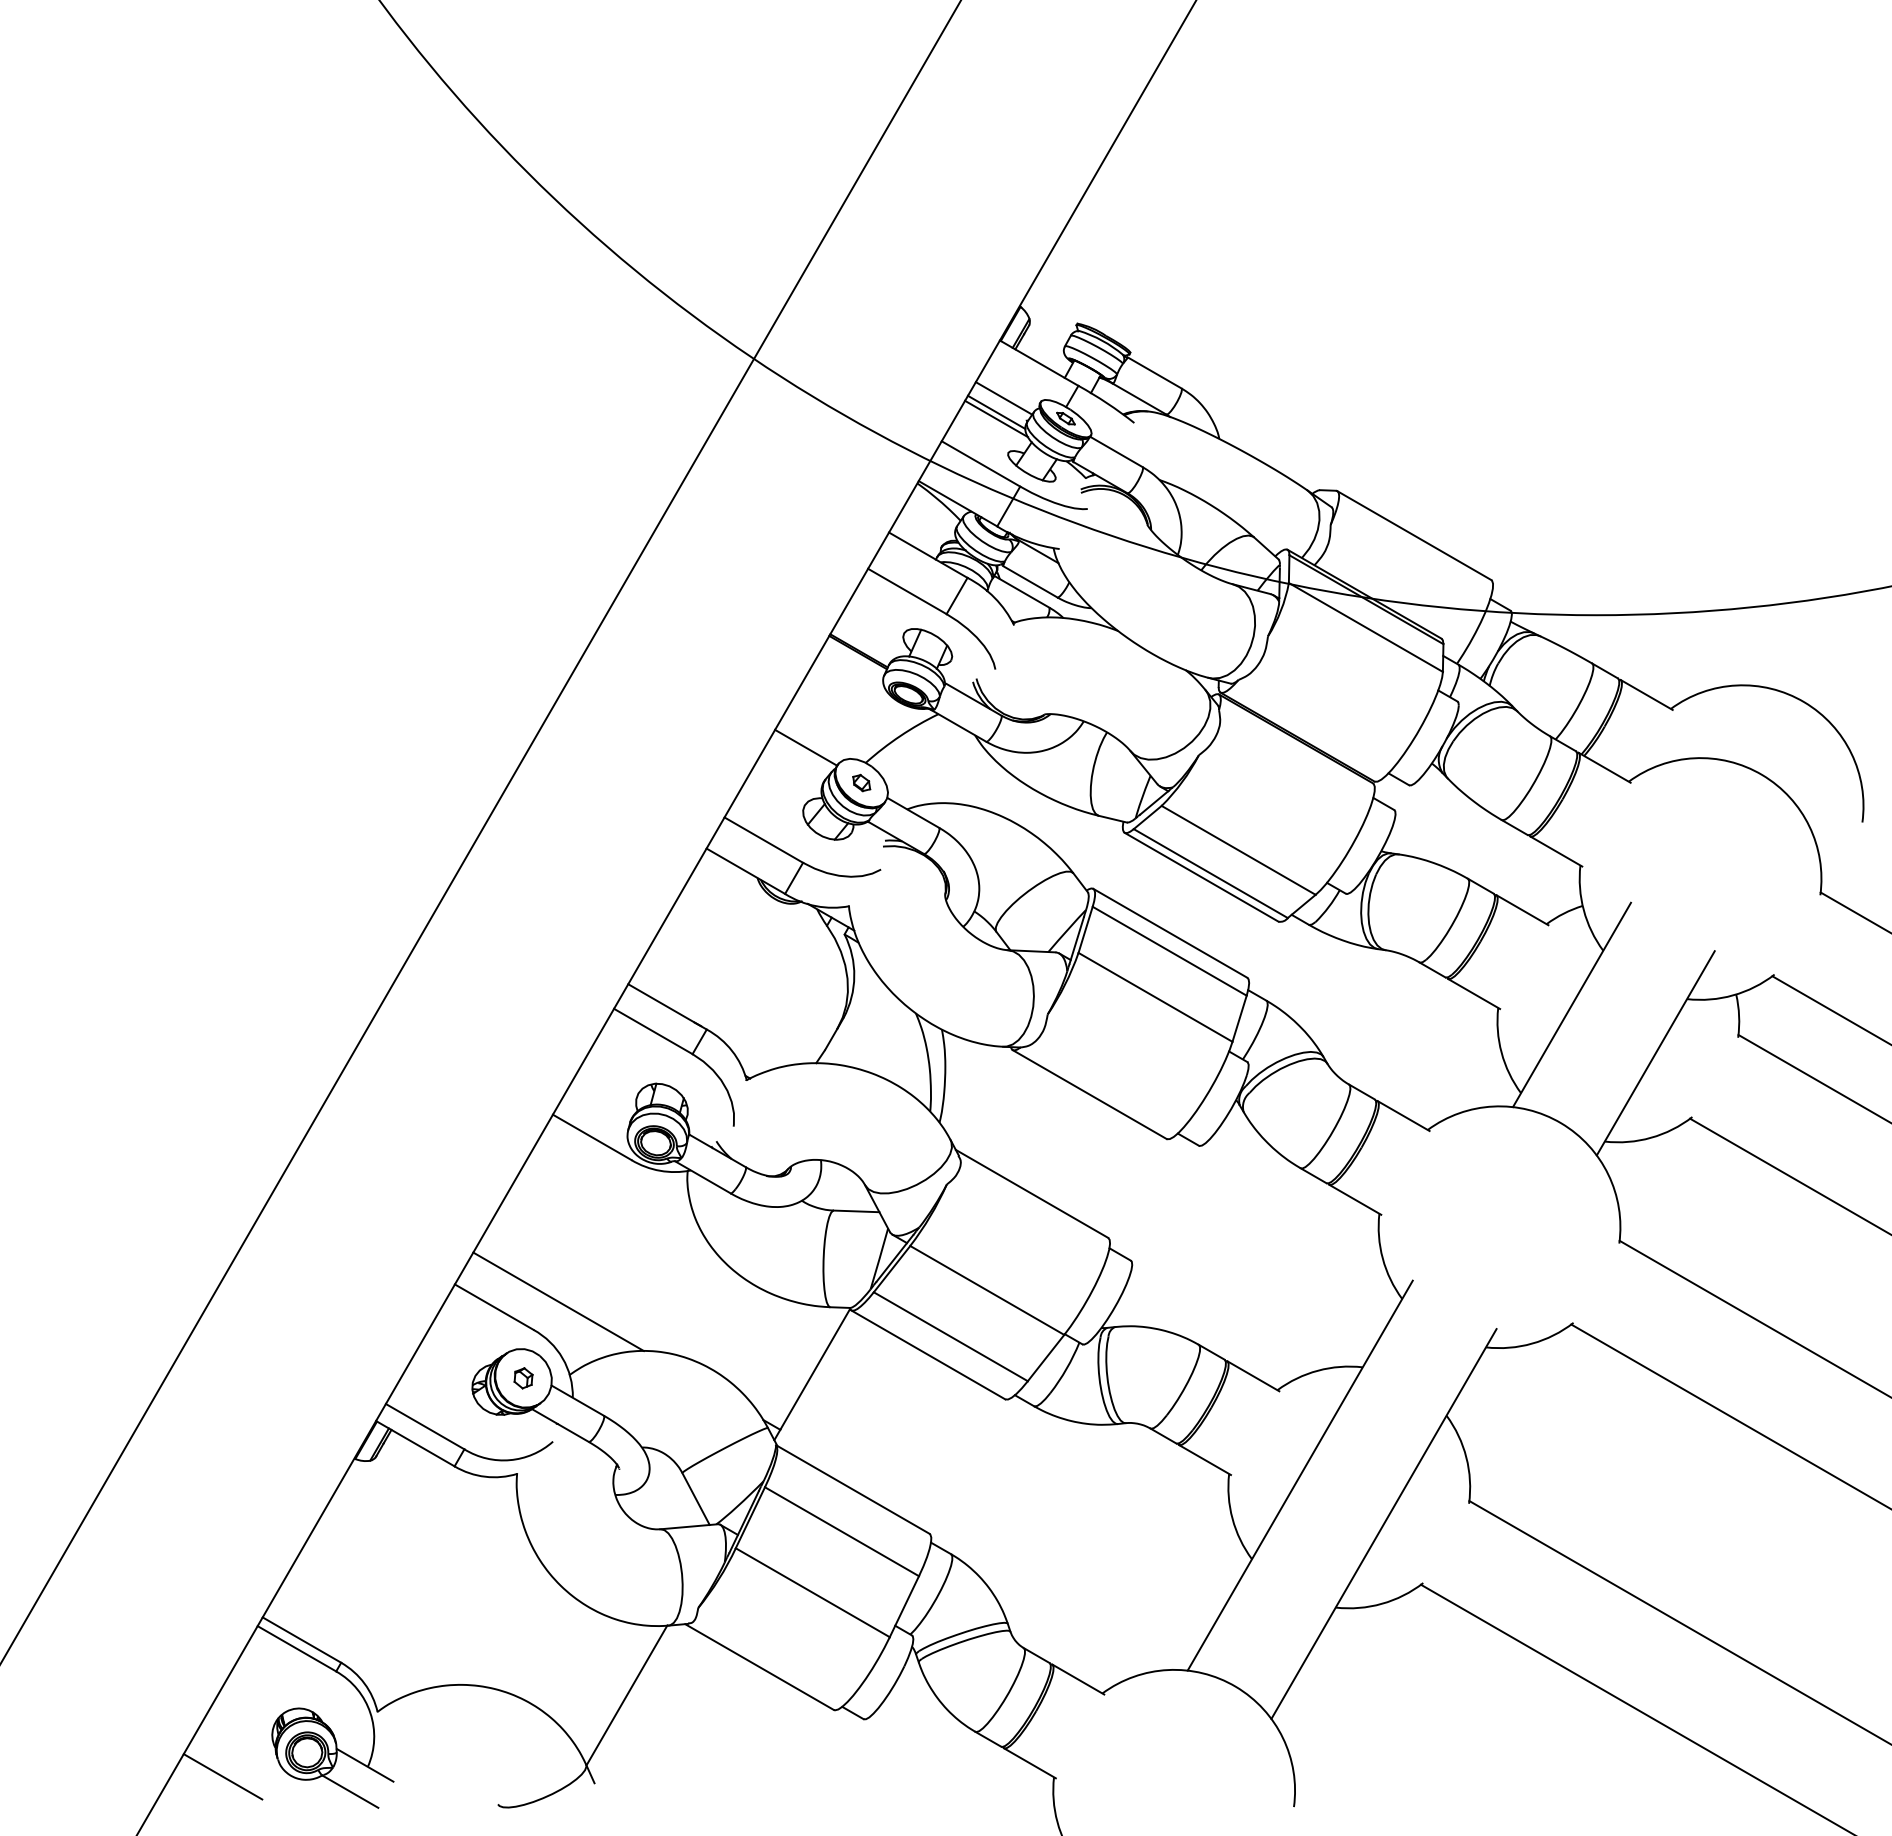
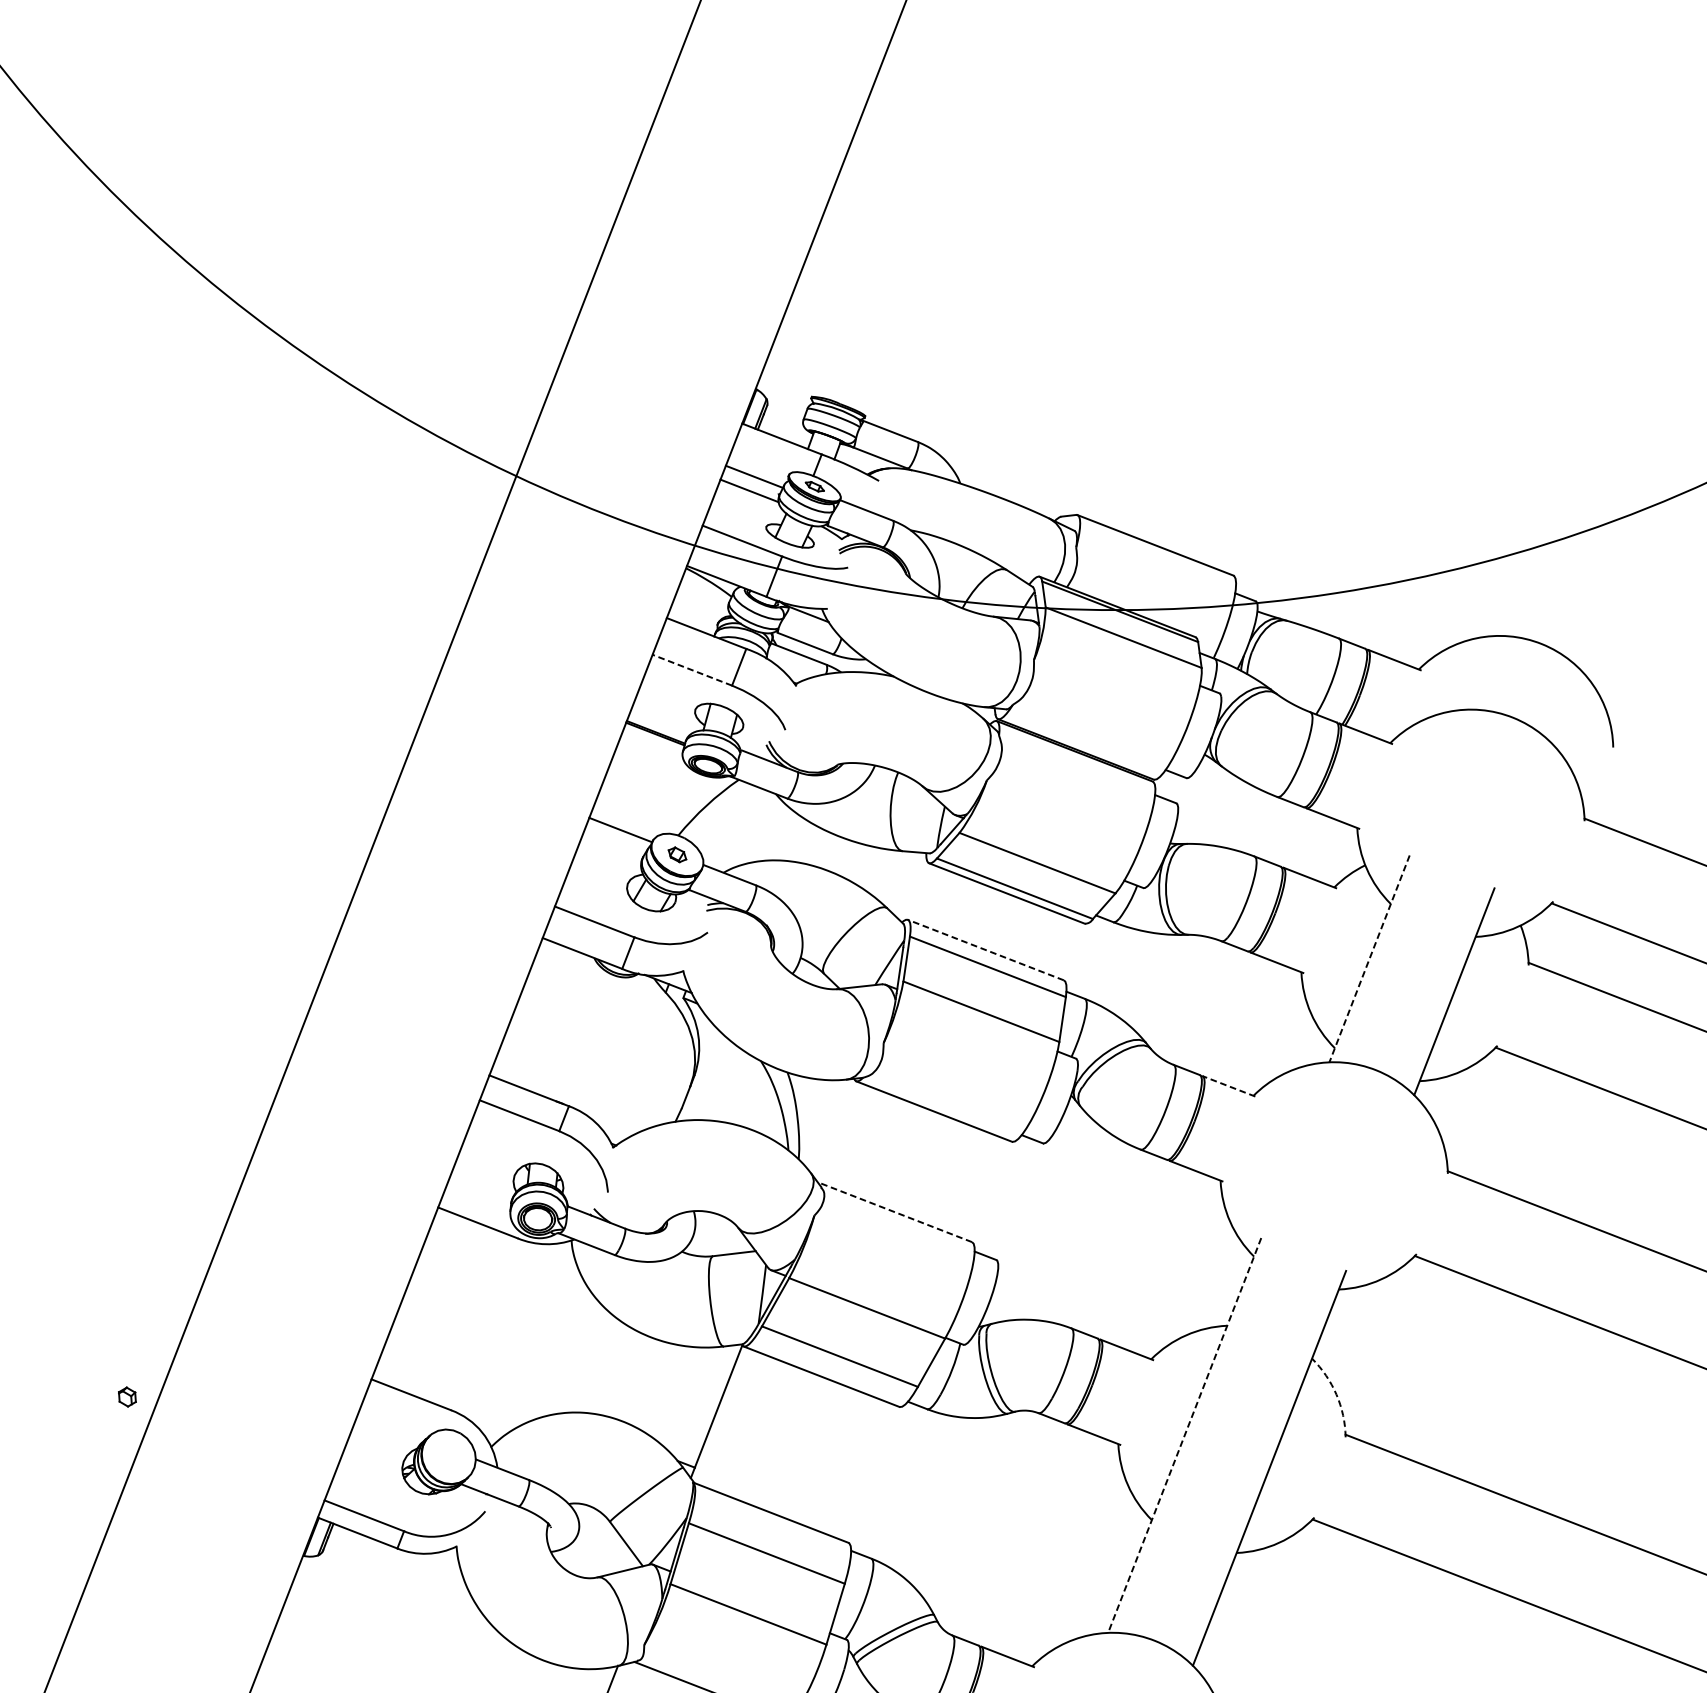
line: (996, 418) -> (750, 496), removed
line: (906, 591) -> (691, 670), solid -> dashed
line: (1170, 933) -> (986, 950), solid -> dashed
line: (1572, 1004) -> (1369, 958), solid -> dashed
line: (1403, 1115) -> (1228, 1085), solid -> dashed
line: (1032, 1193) -> (895, 1211), solid -> dashed
line: (558, 1301) -> (470, 1380), removed
part: (523, 1378) -> (127, 1397), moved
arc: (1466, 1457) -> (1336, 1394), solid -> dashed
line: (1300, 1476) -> (1185, 1436), solid -> dashed

